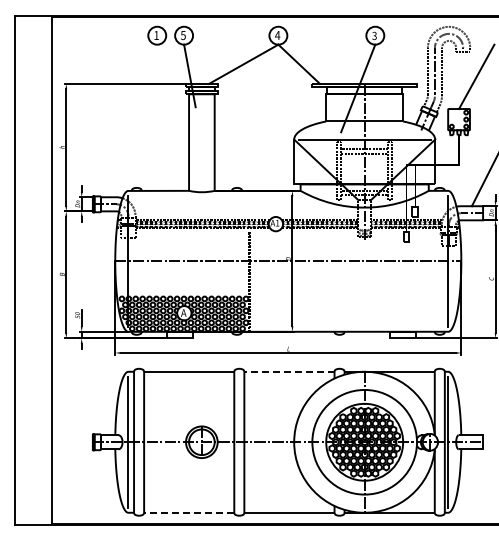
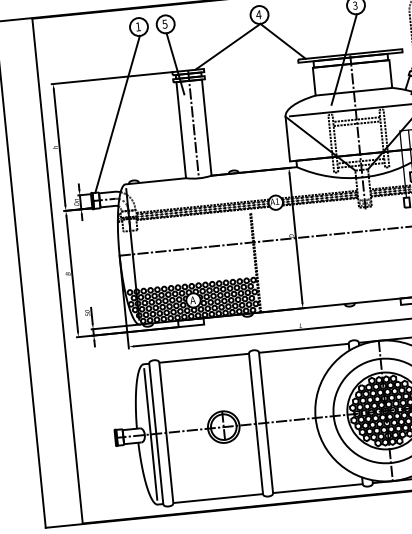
line: (127, 120) -> (117, 114), added
line: (201, 137) -> (193, 123), added
line: (288, 371) -> (302, 348), dashed -> solid
line: (188, 512) -> (217, 498), dashed -> solid

